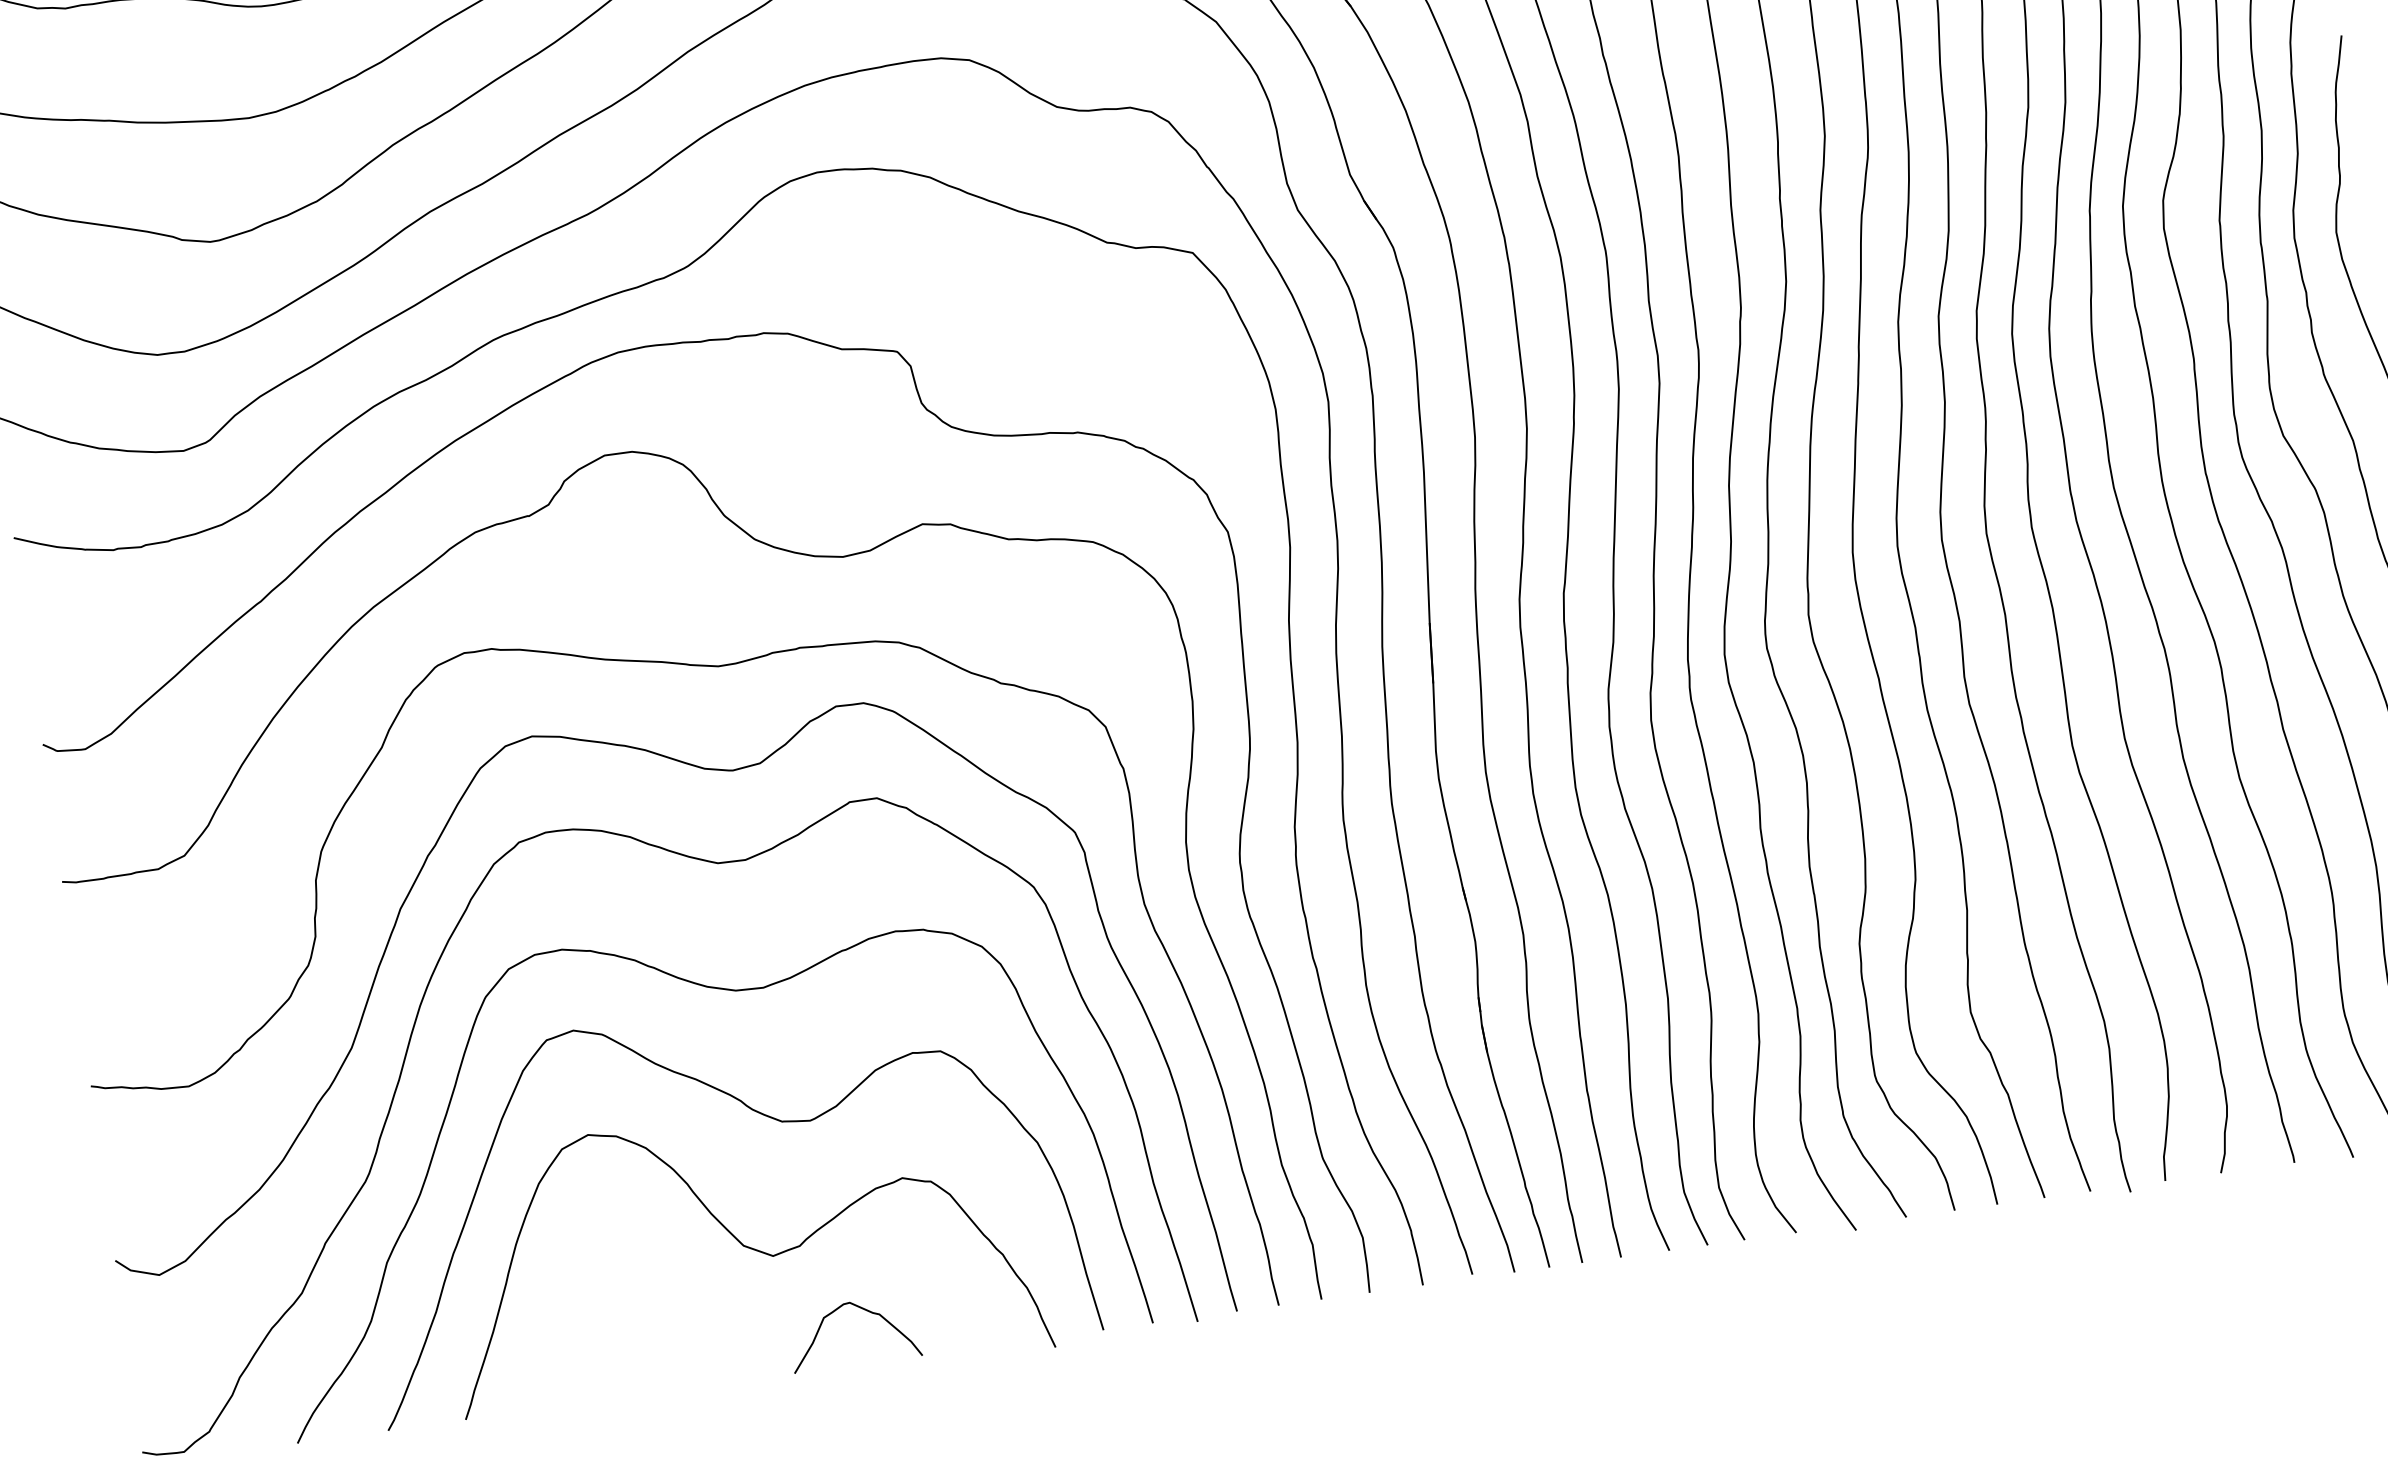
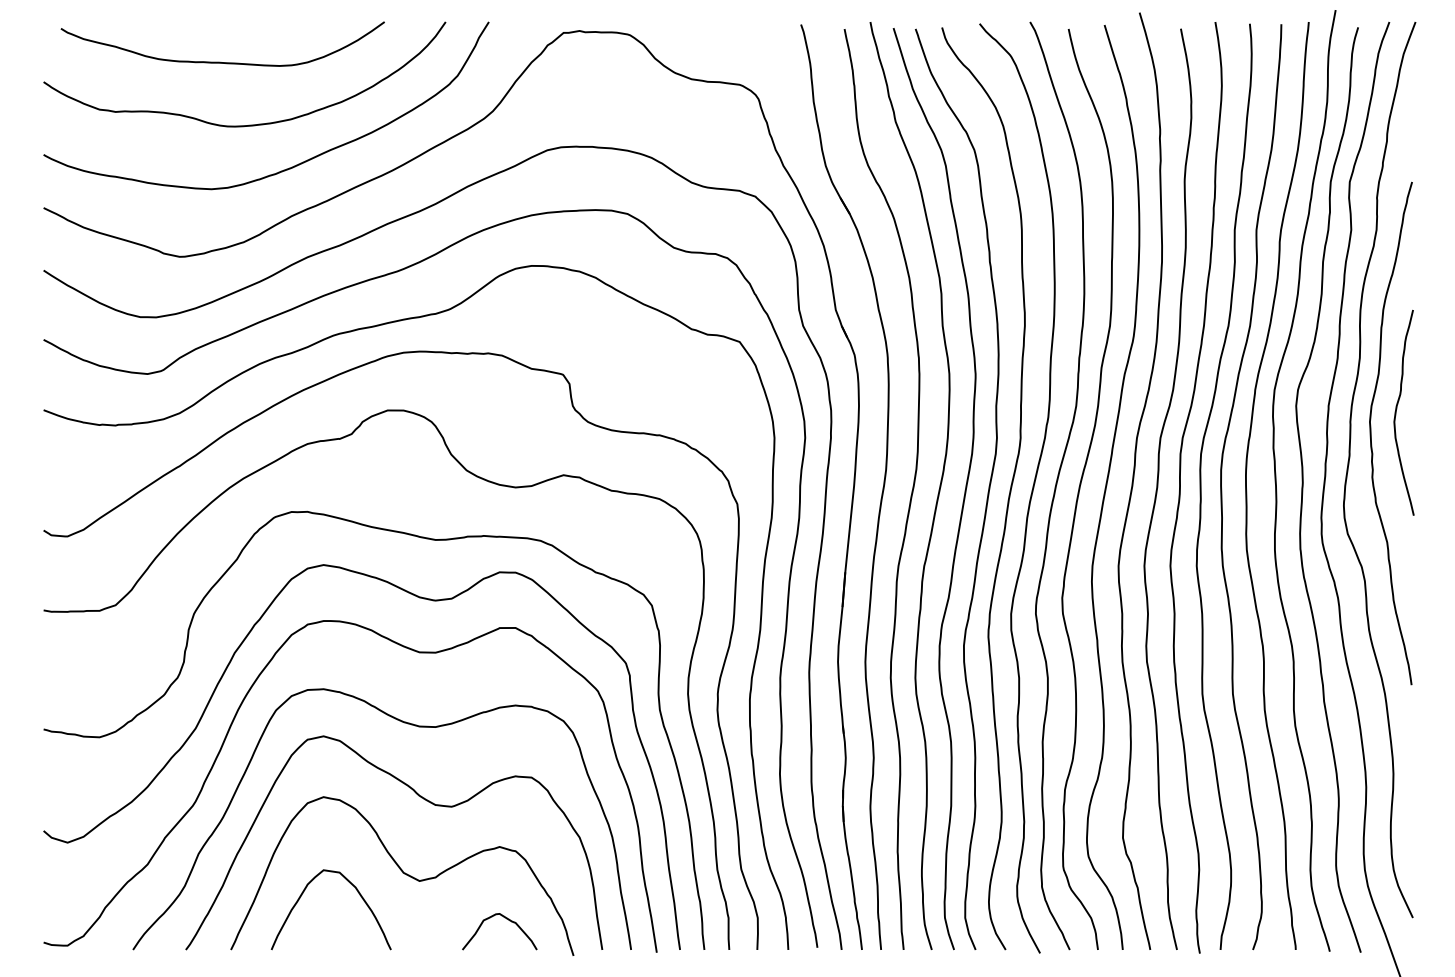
curve: (575, 1309) -> (302, 895), added
curve: (862, 1310) -> (506, 919), moved

